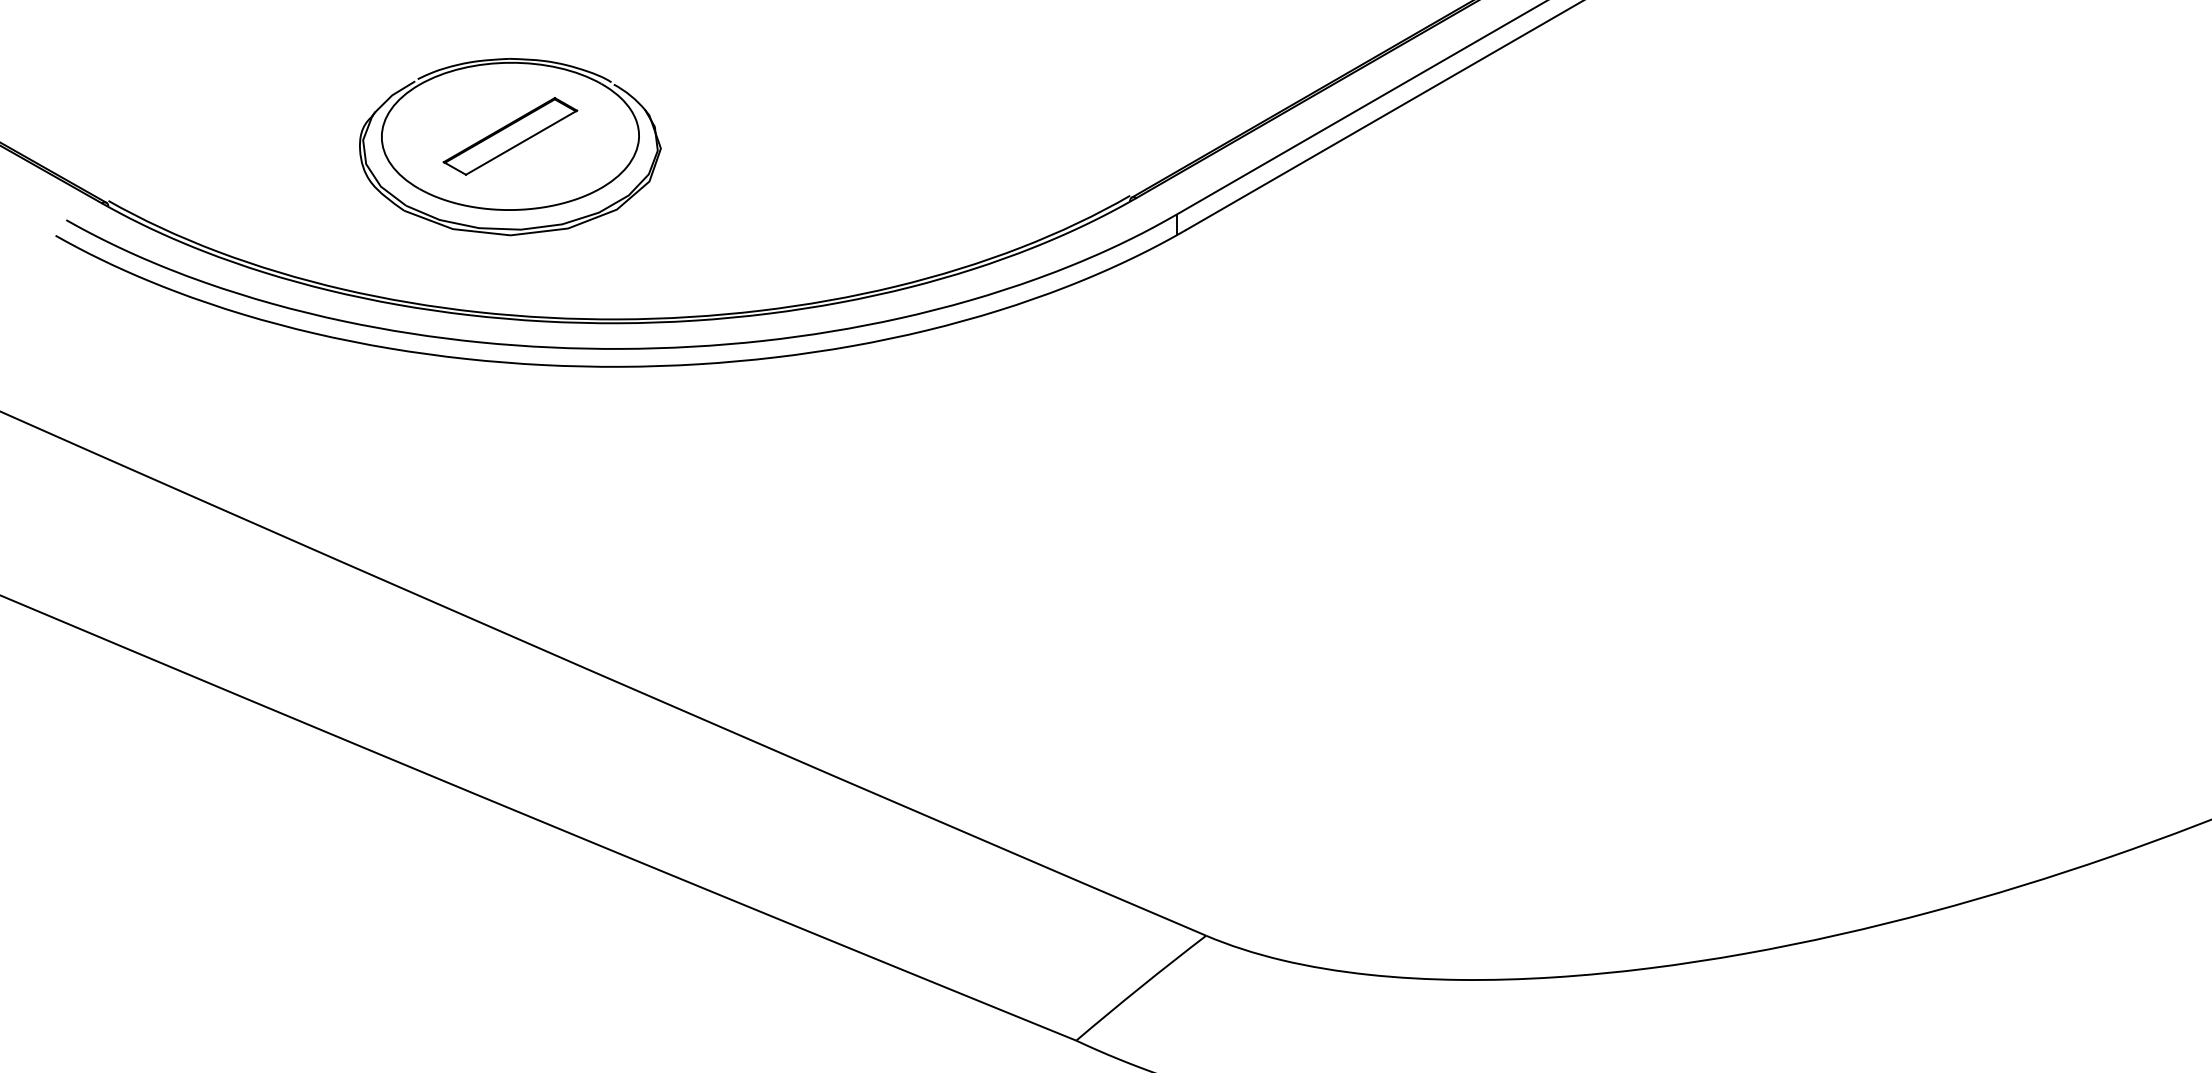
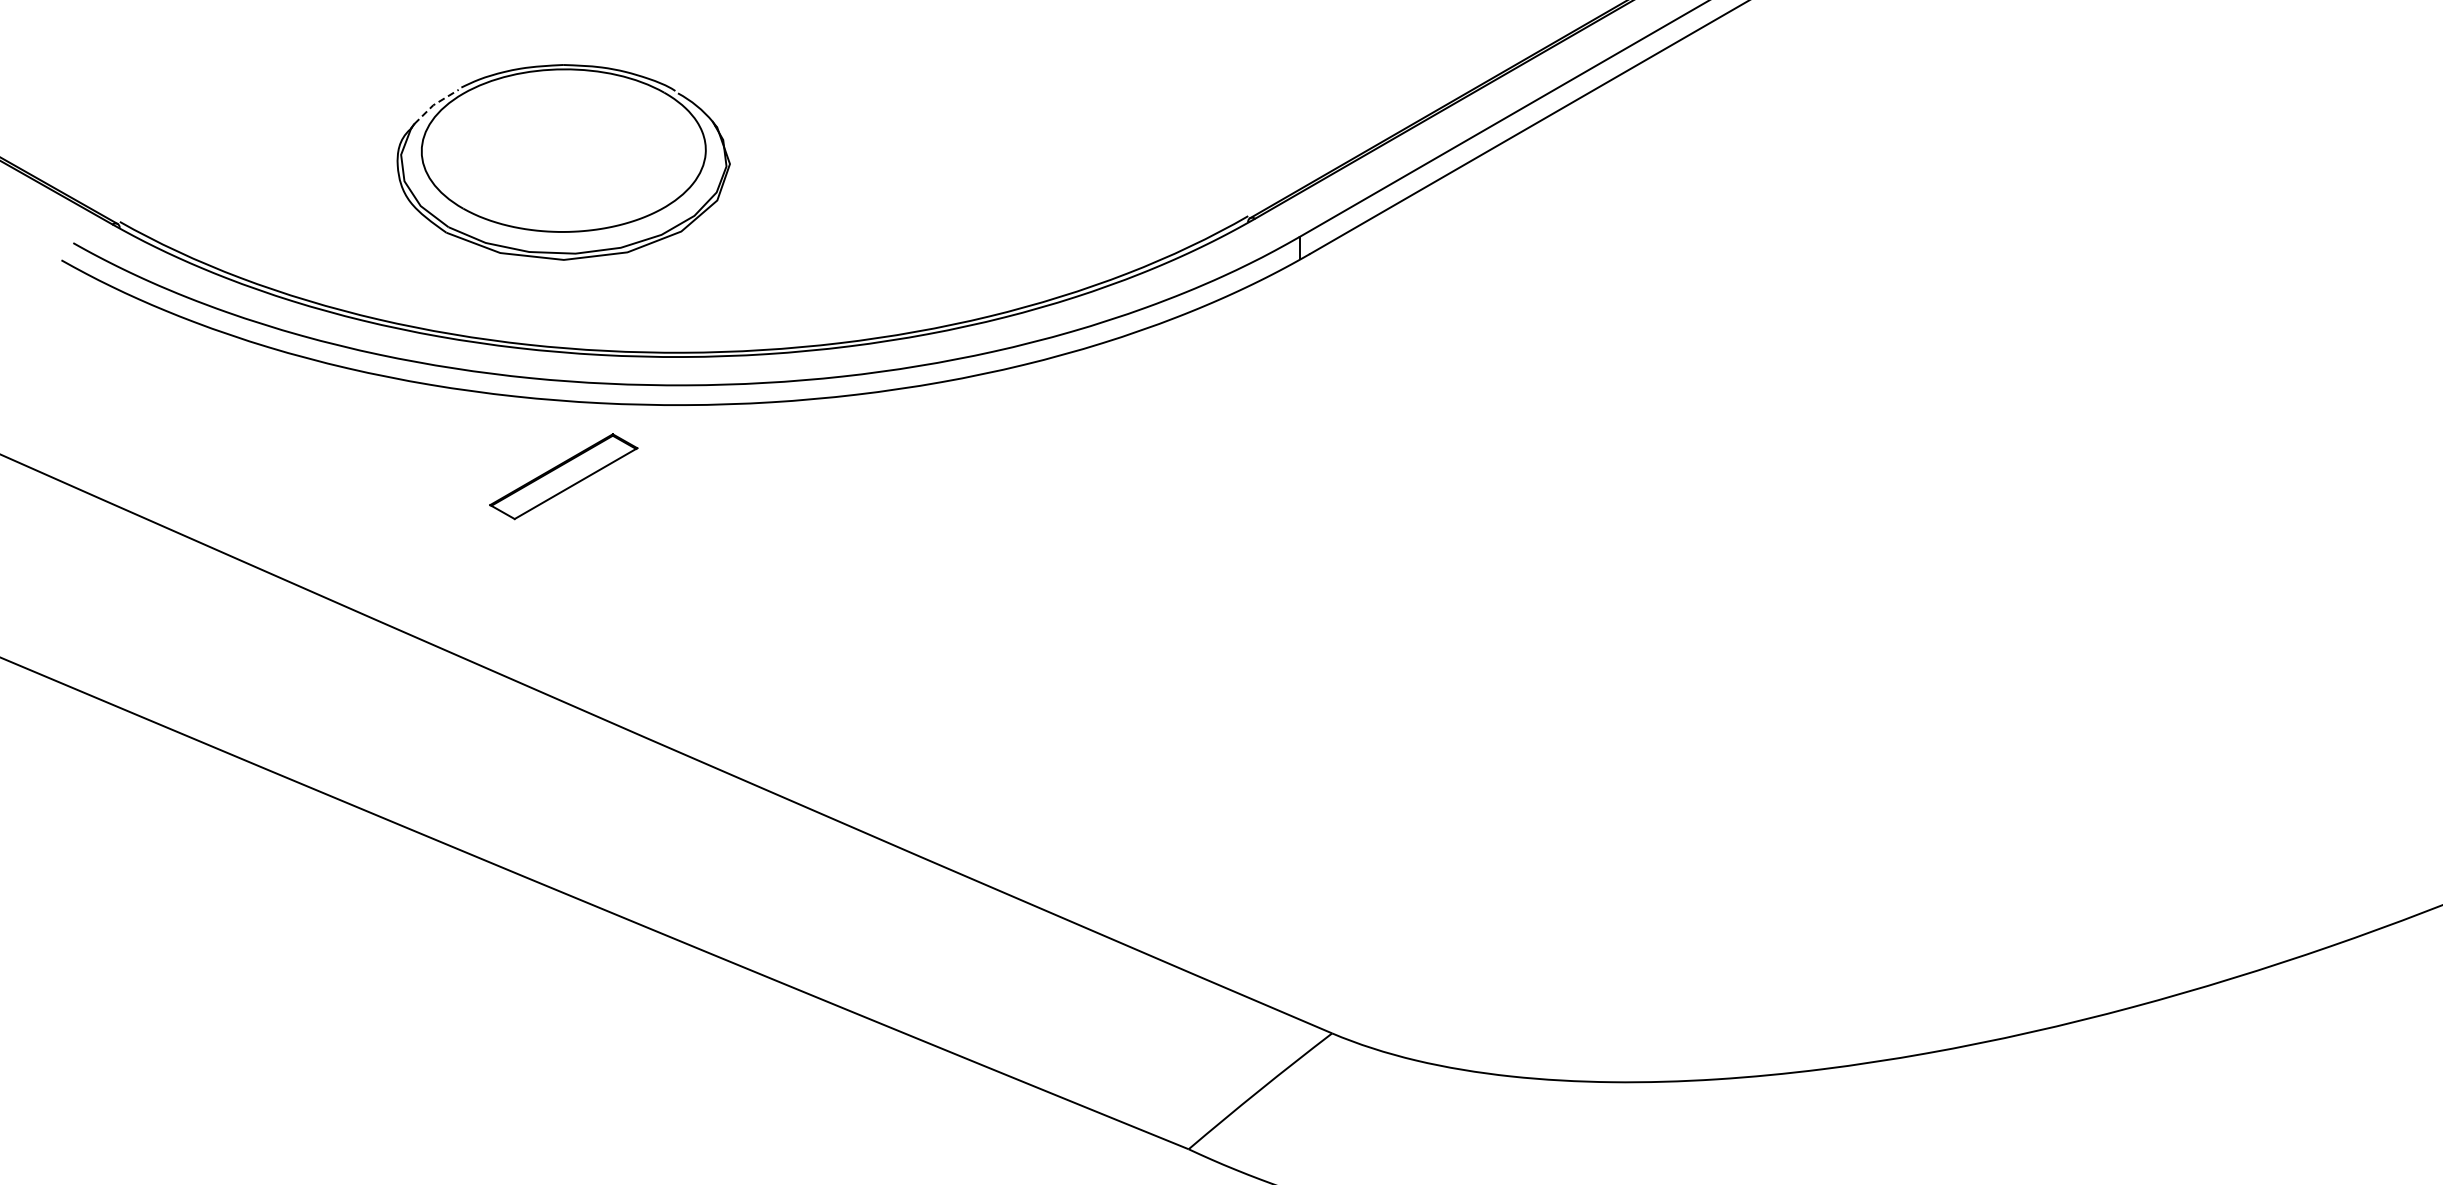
line: (393, 94) -> (434, 104), solid -> dashed
part: (510, 136) -> (563, 476), moved

